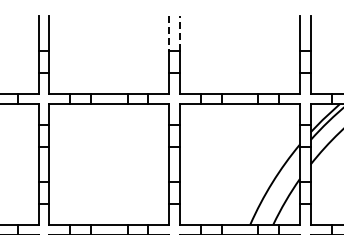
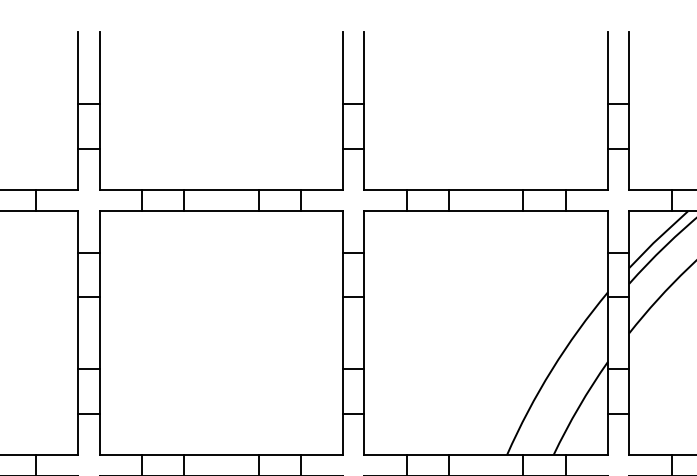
line: (169, 33) -> (343, 67), dashed -> solid
line: (179, 33) -> (363, 67), dashed -> solid

